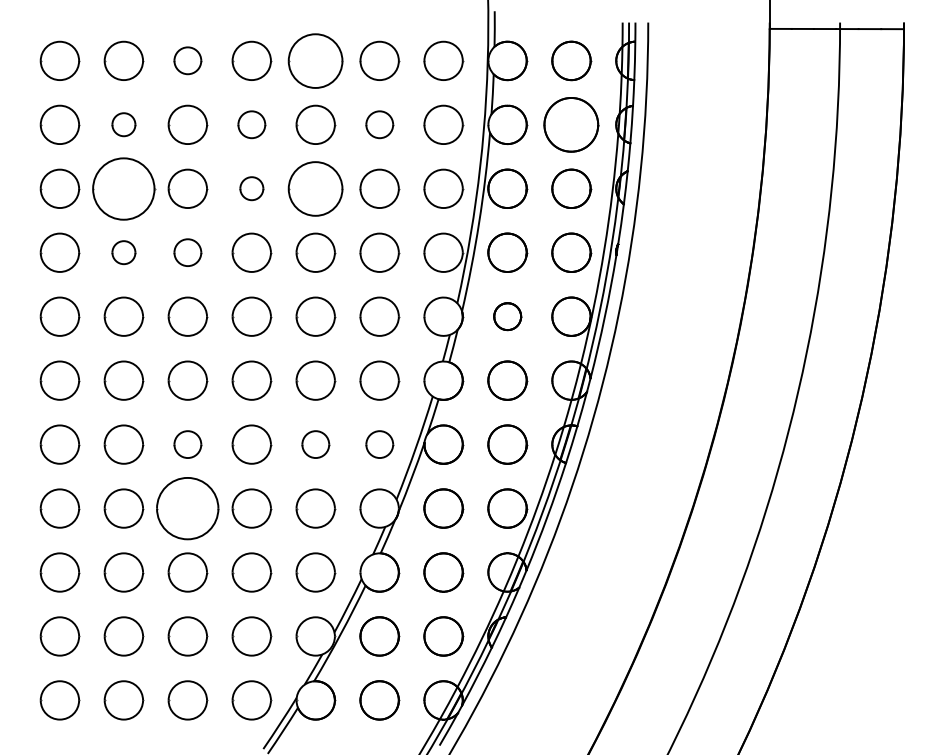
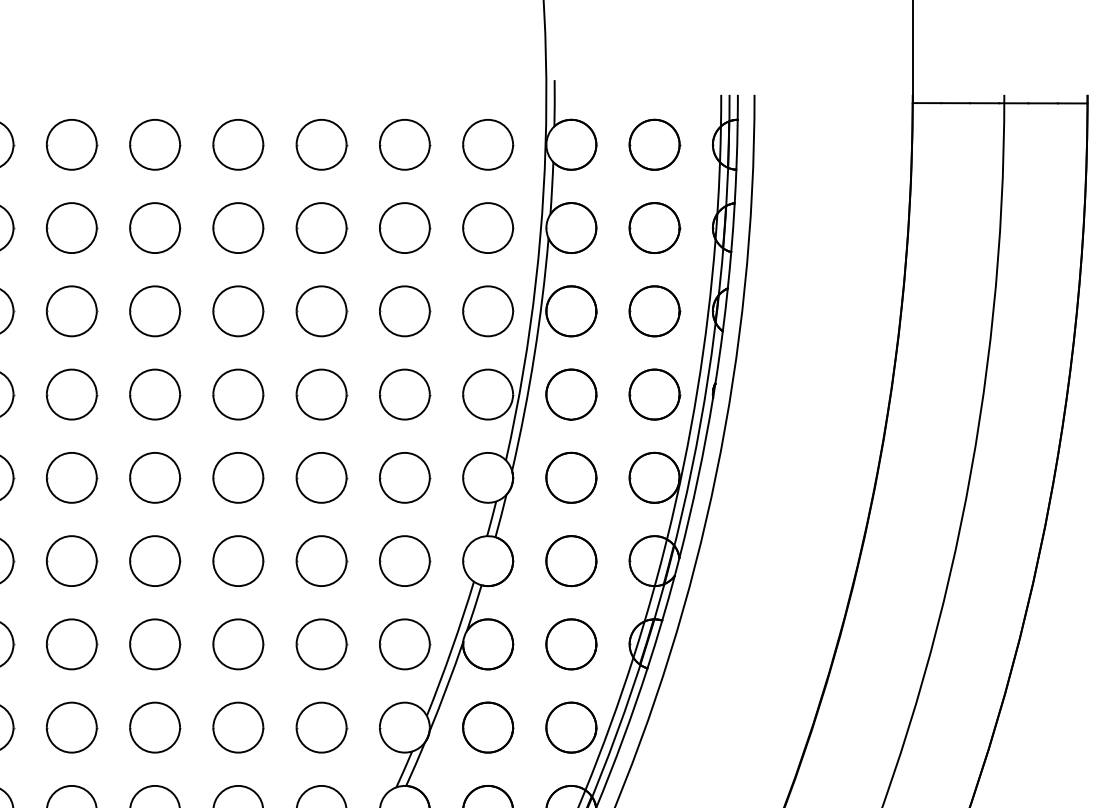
part: (187, 60) -> (154, 144), size x1.43
part: (315, 60) -> (321, 144), size x0.71
part: (123, 124) -> (71, 227), size x1.67
part: (251, 124) -> (237, 227), size x1.43
part: (379, 124) -> (404, 227), size x1.43
part: (571, 124) -> (654, 227), size x0.71
part: (123, 188) -> (71, 310), size x0.62
part: (251, 188) -> (237, 310), size x1.67
part: (315, 188) -> (321, 310), size x0.71
part: (123, 252) -> (71, 394), size x1.67
part: (187, 252) -> (154, 394), size x1.43
part: (507, 316) -> (571, 477), size x1.43
part: (187, 444) -> (154, 644), size x1.43
part: (315, 444) -> (321, 644), size x1.43
part: (379, 444) -> (404, 644), size x1.43
part: (187, 508) -> (154, 727), size x0.62

